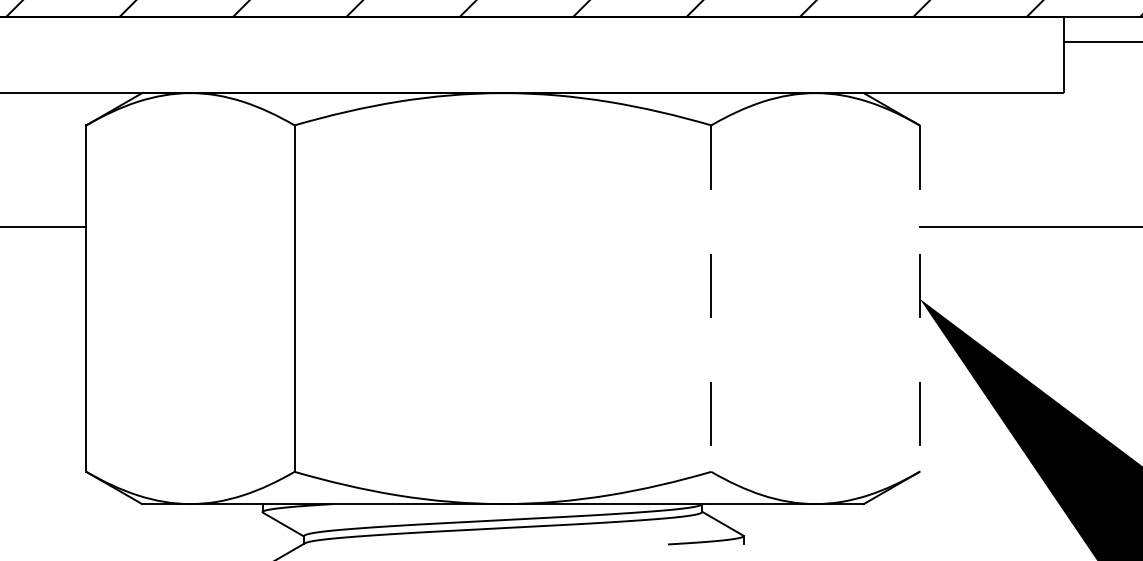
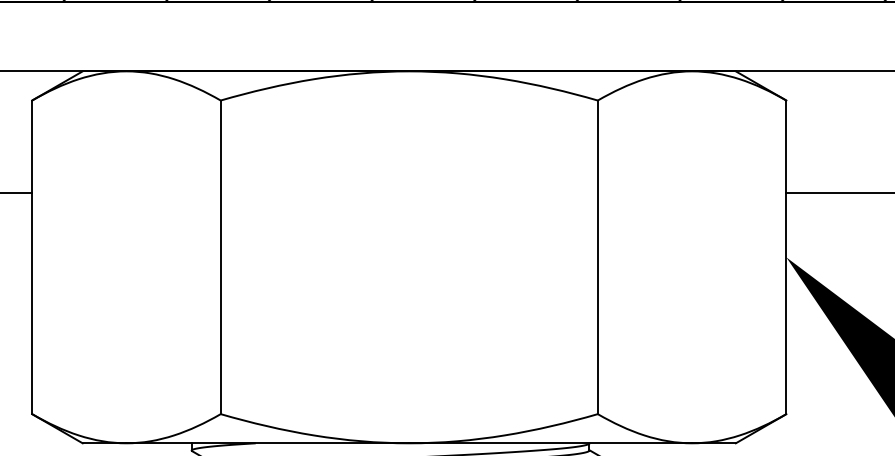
line: (711, 299) -> (598, 258), dashed -> solid
line: (919, 299) -> (786, 258), dashed -> solid

